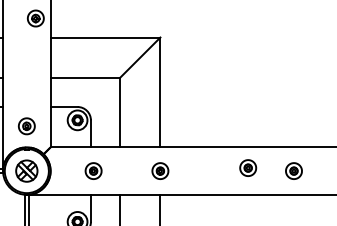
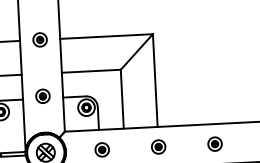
part: (35, 18) -> (39, 39), moved
part: (26, 126) -> (42, 96), moved
part: (248, 167) -> (215, 143), moved

